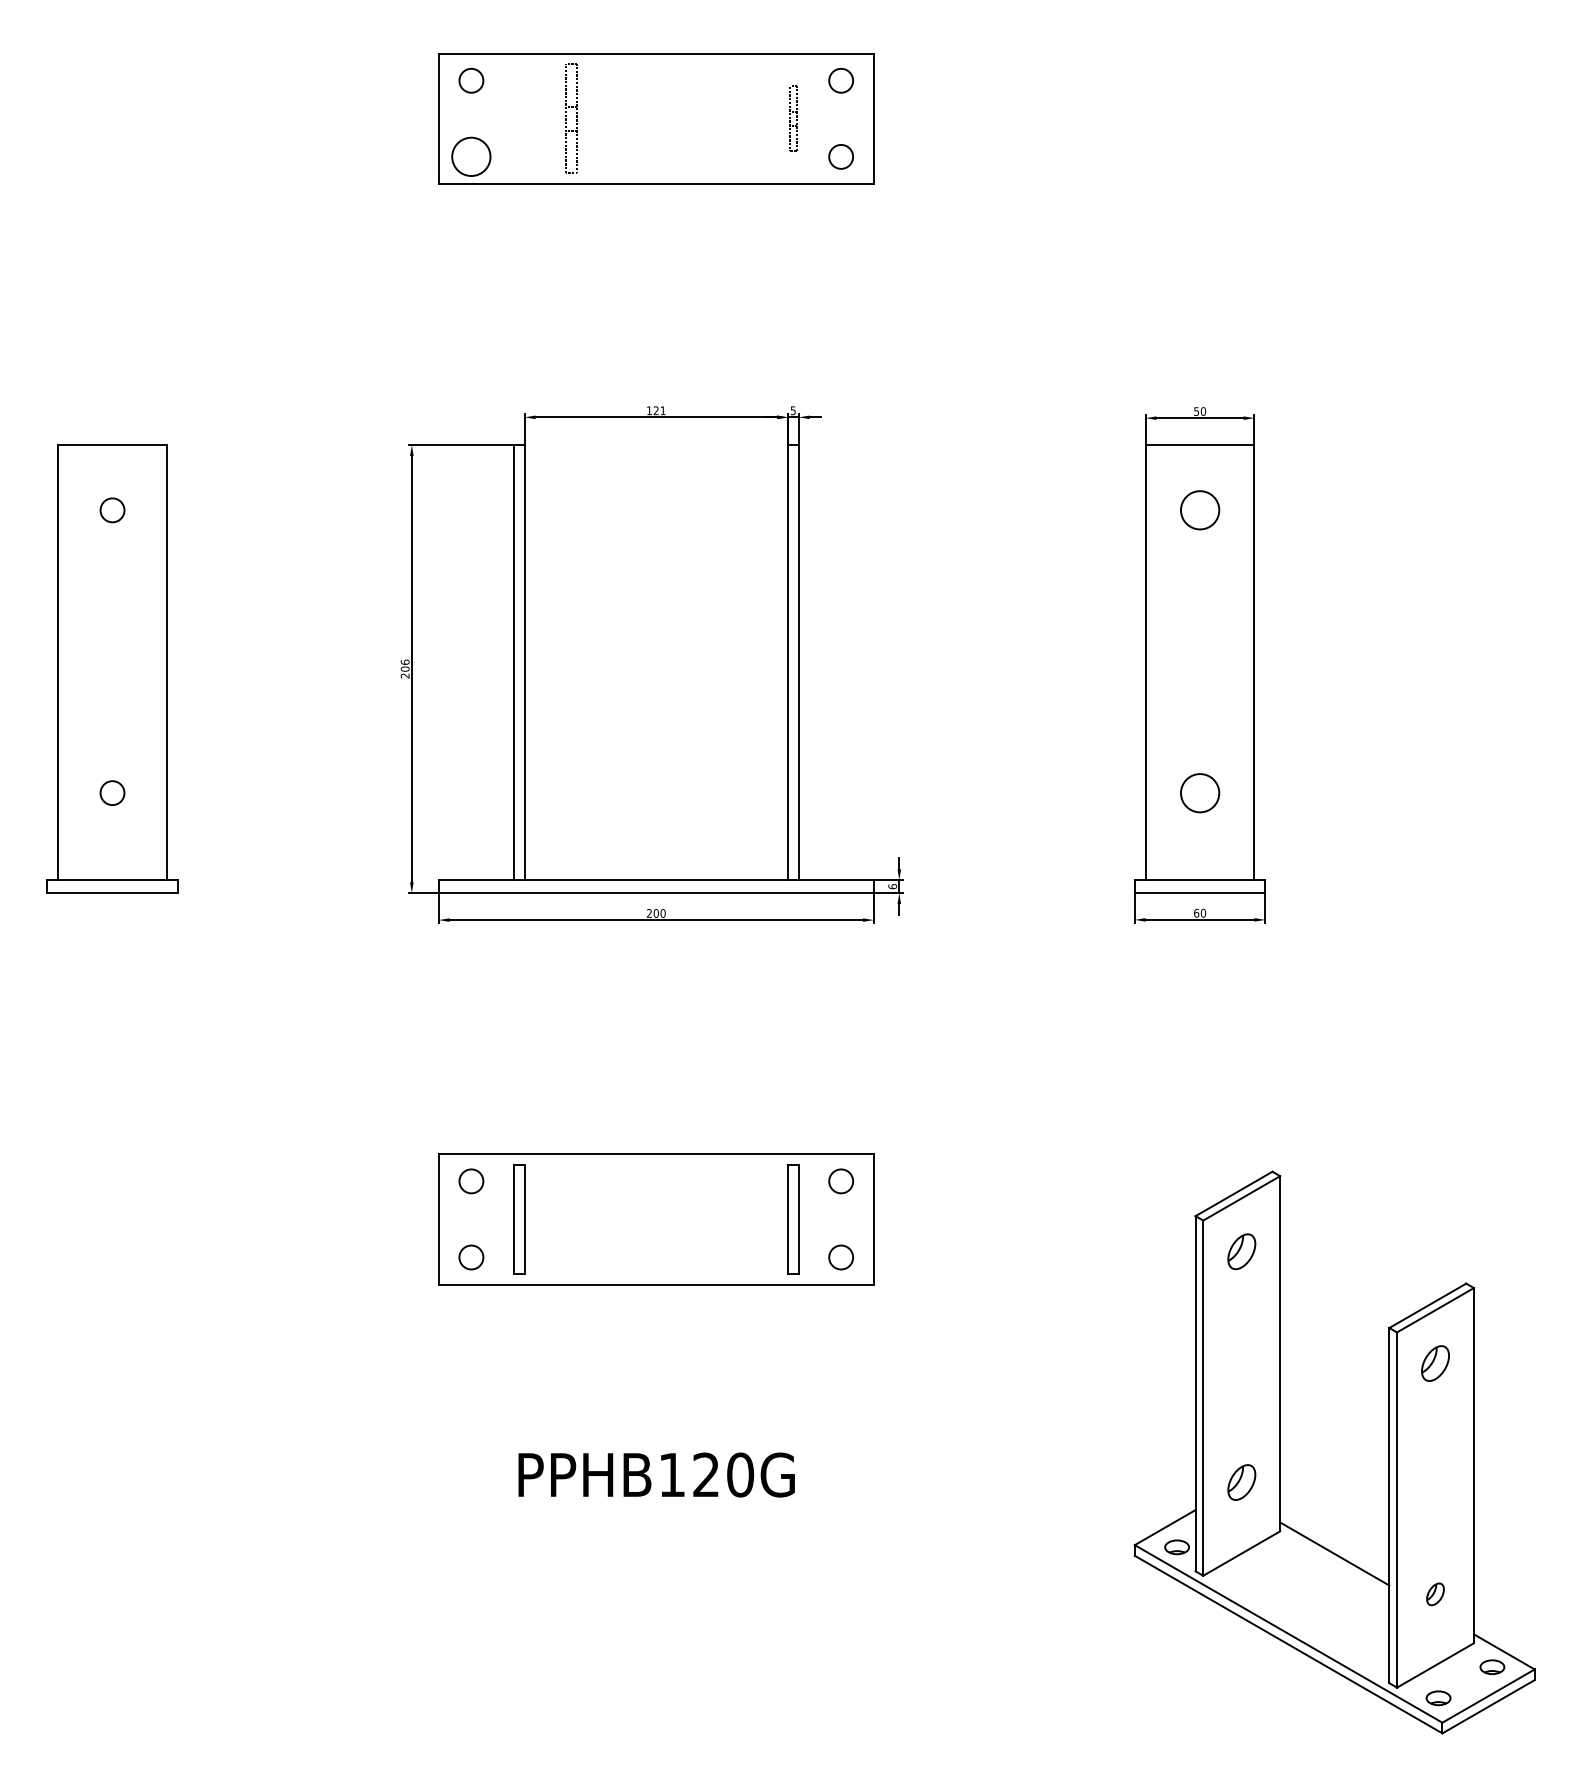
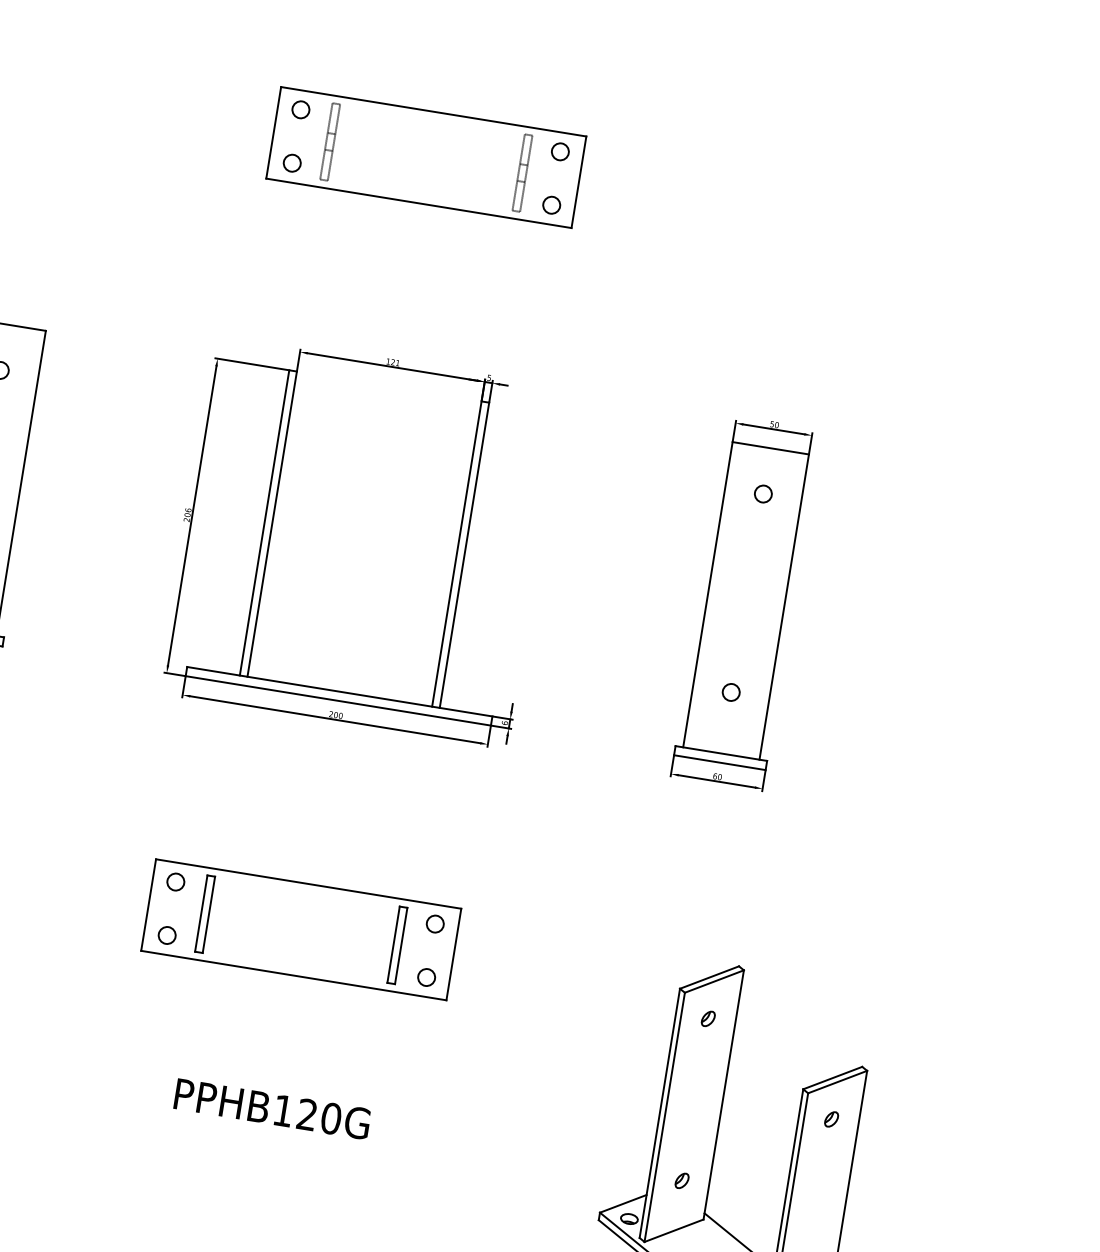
part: (571, 118) -> (330, 141), moved
part: (793, 118) -> (522, 172), size x1.67
circle: (471, 156) -> (292, 162), size x0.62
circle: (1199, 510) -> (762, 494), size x0.62
circle: (1199, 792) -> (730, 691), size x0.62
part: (1241, 1251) -> (708, 1018), size x0.62
part: (1435, 1363) -> (831, 1119), size x0.62
part: (1241, 1482) -> (681, 1180), size x0.62

